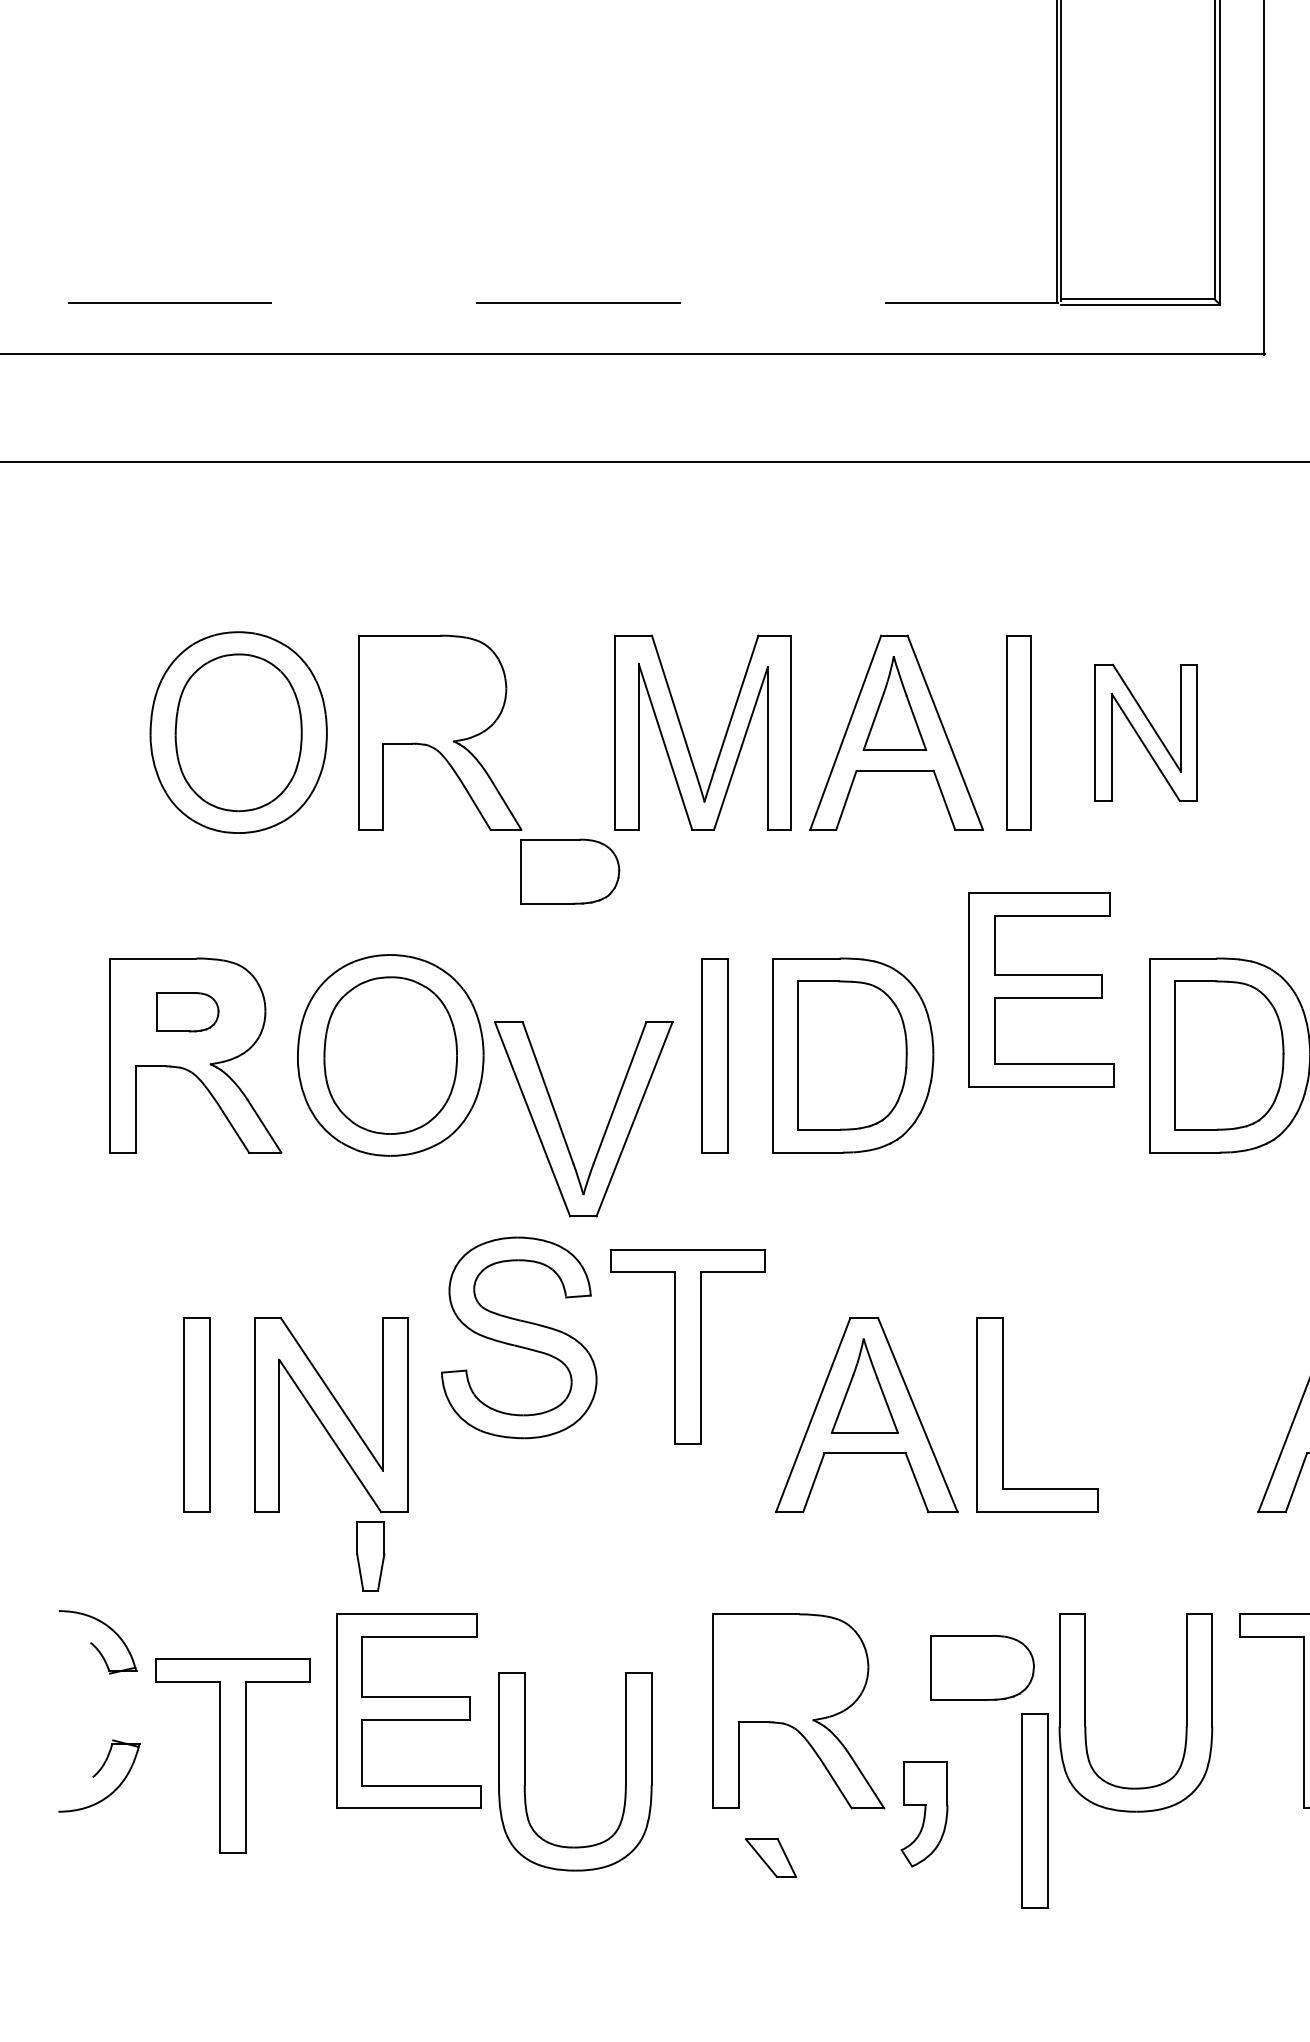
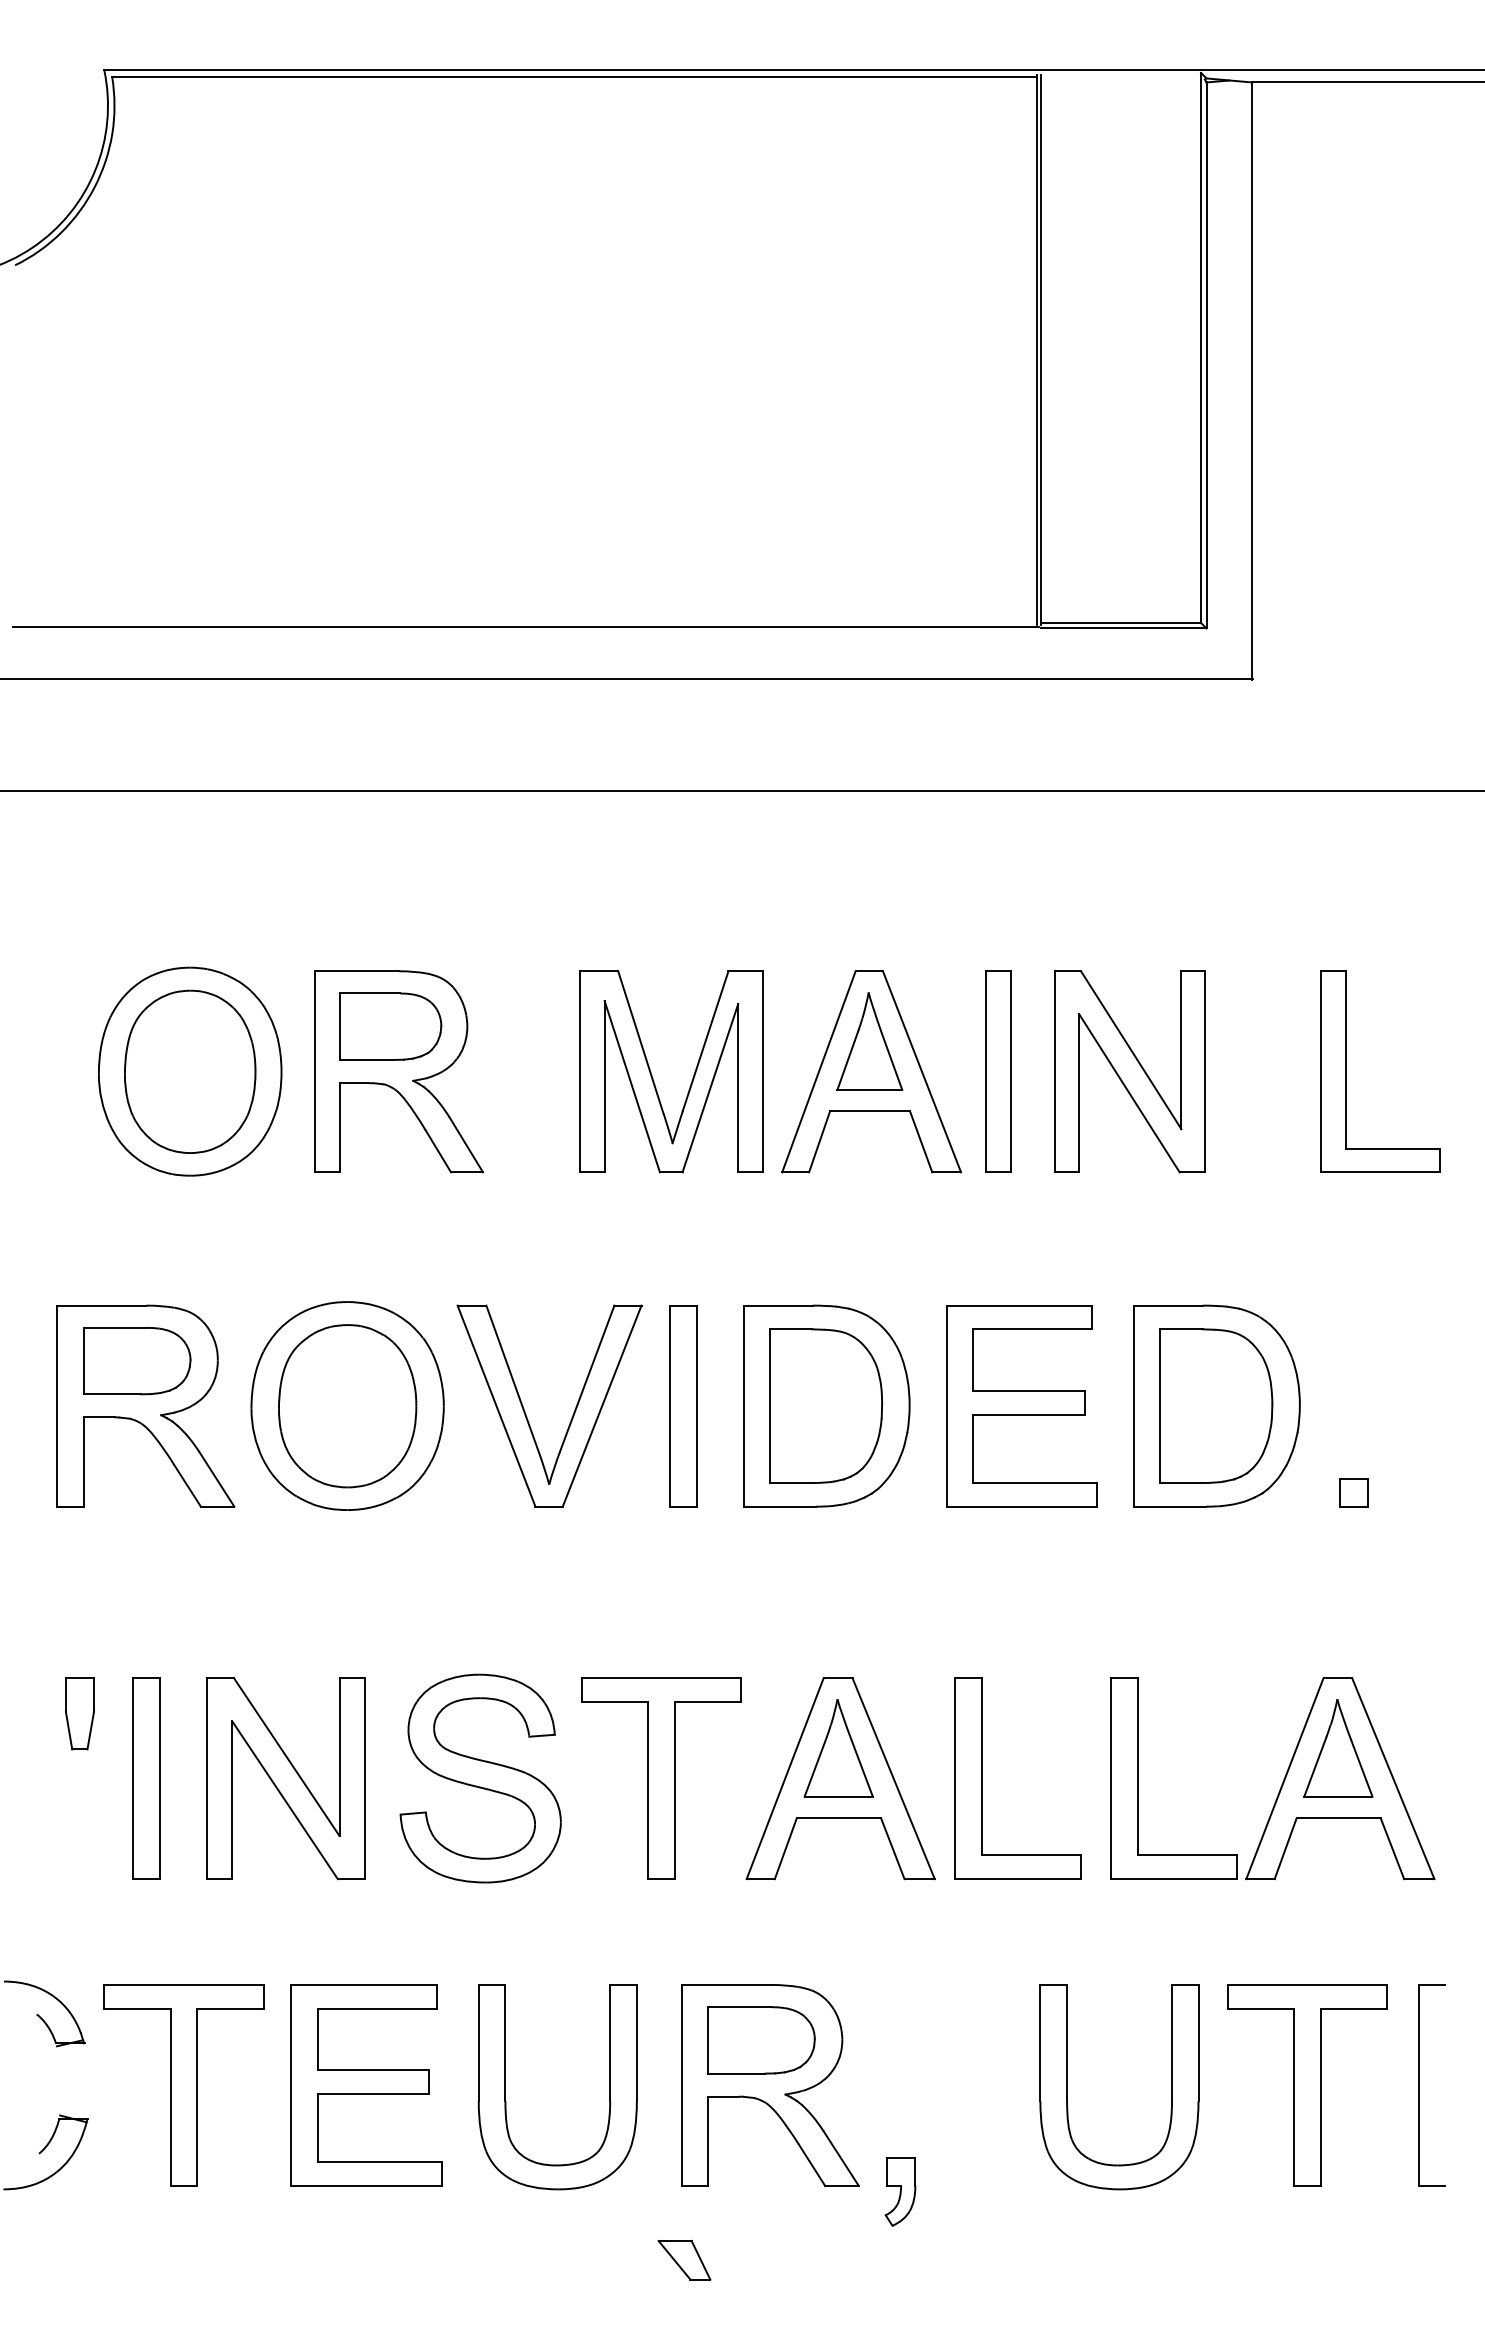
line: (563, 303) -> (526, 627), dashed -> solid
part: (1145, 732) -> (1129, 1071), size x1.43
part: (570, 871) -> (390, 1026), moved
part: (1041, 990) -> (1021, 1406), moved
part: (187, 1012) -> (137, 1361), size x1.67
part: (561, 1127) -> (526, 1414), moved
part: (519, 1337) -> (480, 1778), moved
part: (687, 1346) -> (661, 1778), moved
part: (1154, 1415) -> (1138, 1778), added
part: (370, 1556) -> (79, 1713), moved
part: (982, 1668) -> (761, 2040), moved
part: (232, 1755) -> (183, 2085), moved
part: (524, 1772) -> (505, 2087), moved
part: (1035, 1810) -> (1015, 2188), removed
part: (924, 1813) -> (900, 2191), size x0.62
part: (771, 1858) -> (684, 2260), moved

